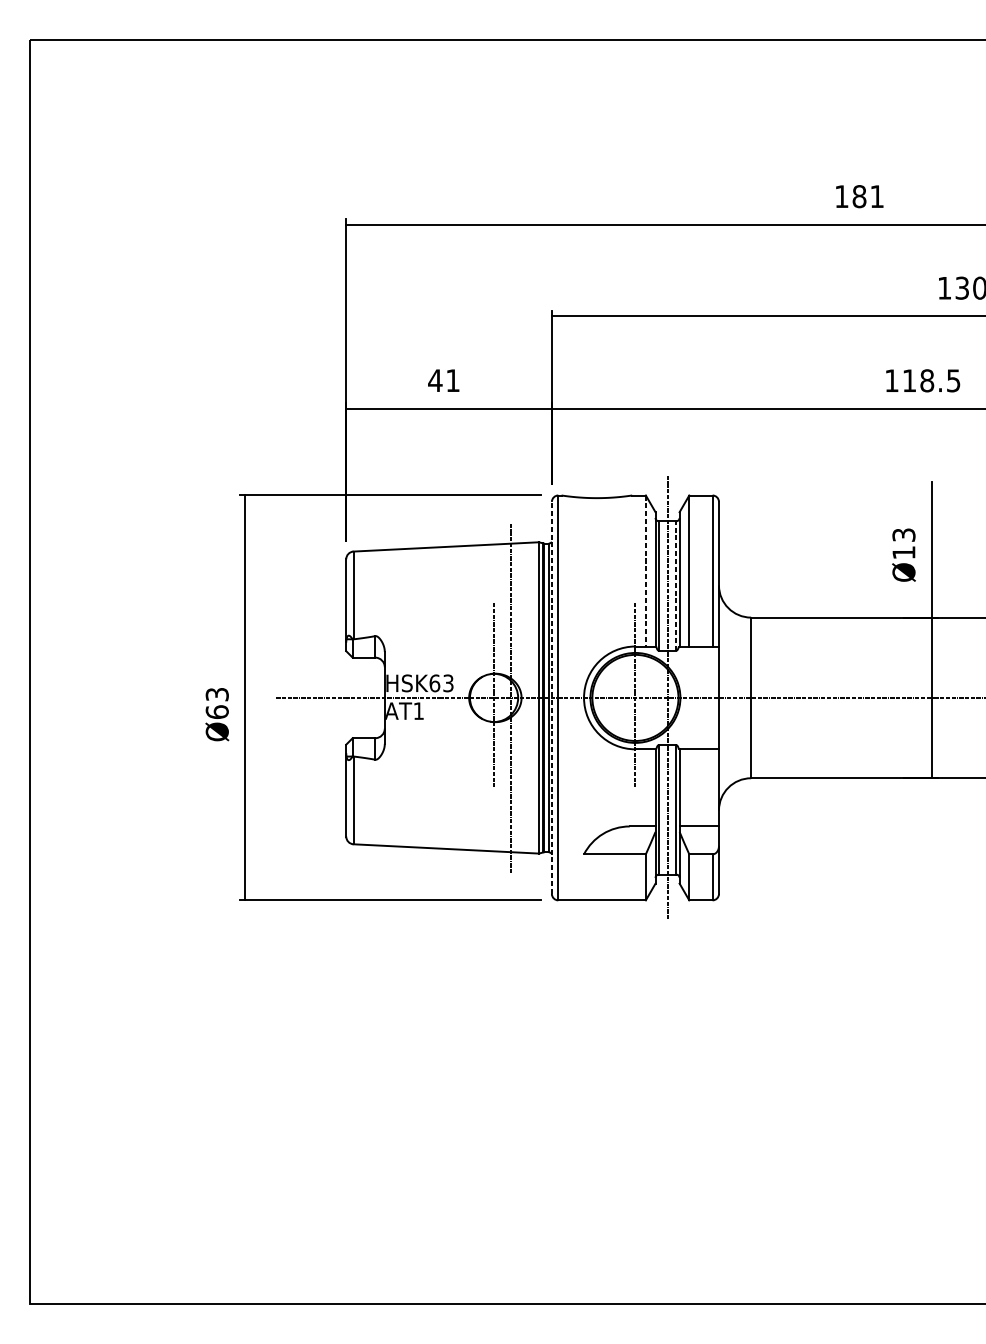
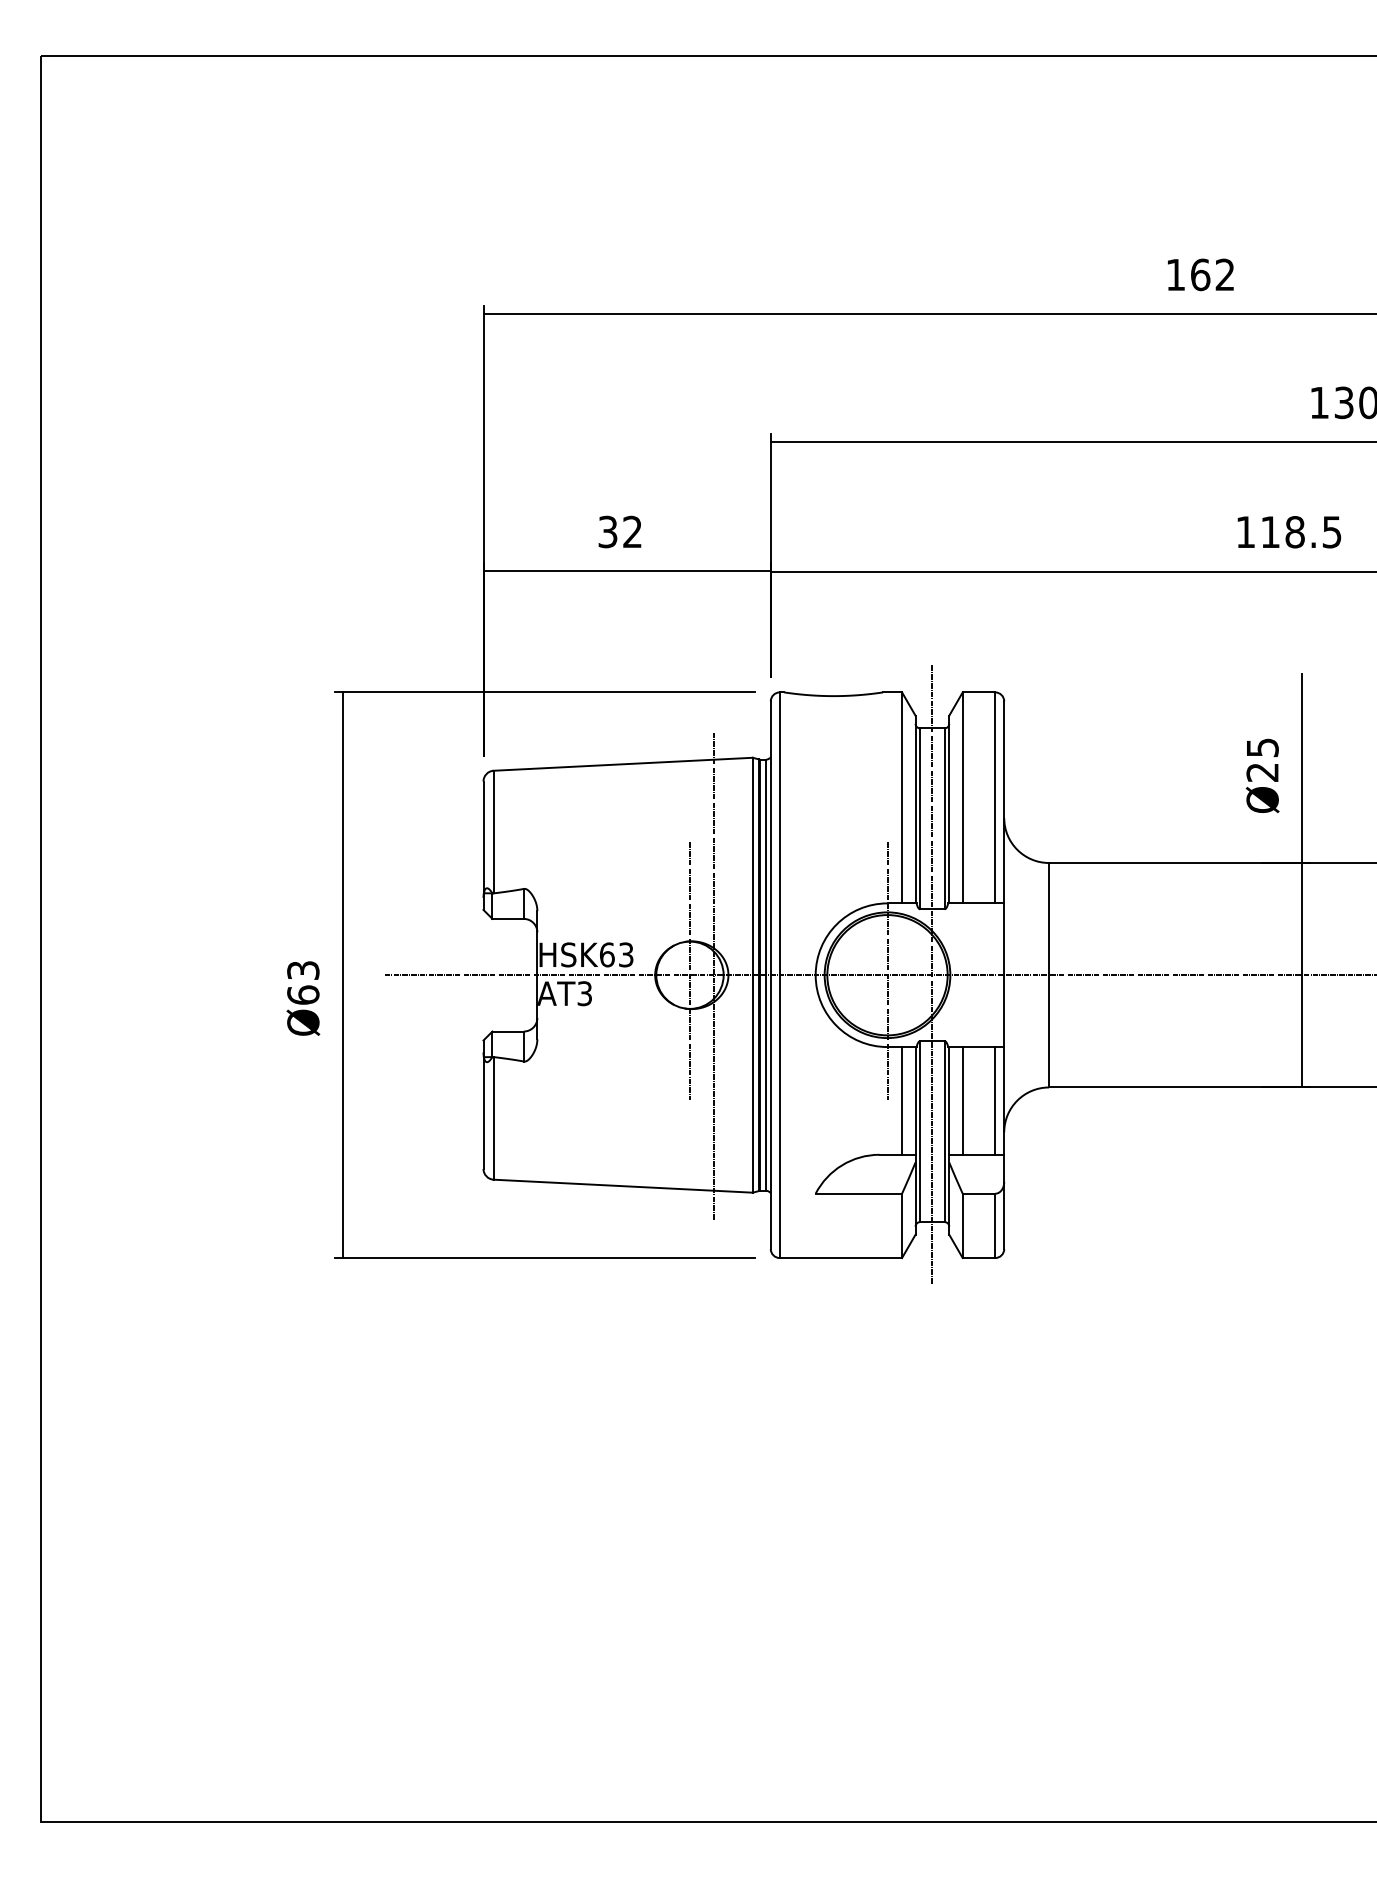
text: (868, 196) -> (1212, 274), 181 -> 162
text: (443, 380) -> (619, 531), 41 -> 32
text: (903, 543) -> (1262, 759), Ø13 -> Ø25
line: (646, 571) -> (902, 798), dashed -> solid
line: (676, 585) -> (944, 818), dashed -> solid
line: (551, 698) -> (770, 975), dashed -> solid
text: (418, 711) -> (584, 993), AT1 -> AT3
line: (646, 787) -> (902, 1100), added
line: (689, 787) -> (962, 1100), added
line: (712, 787) -> (995, 1100), added

